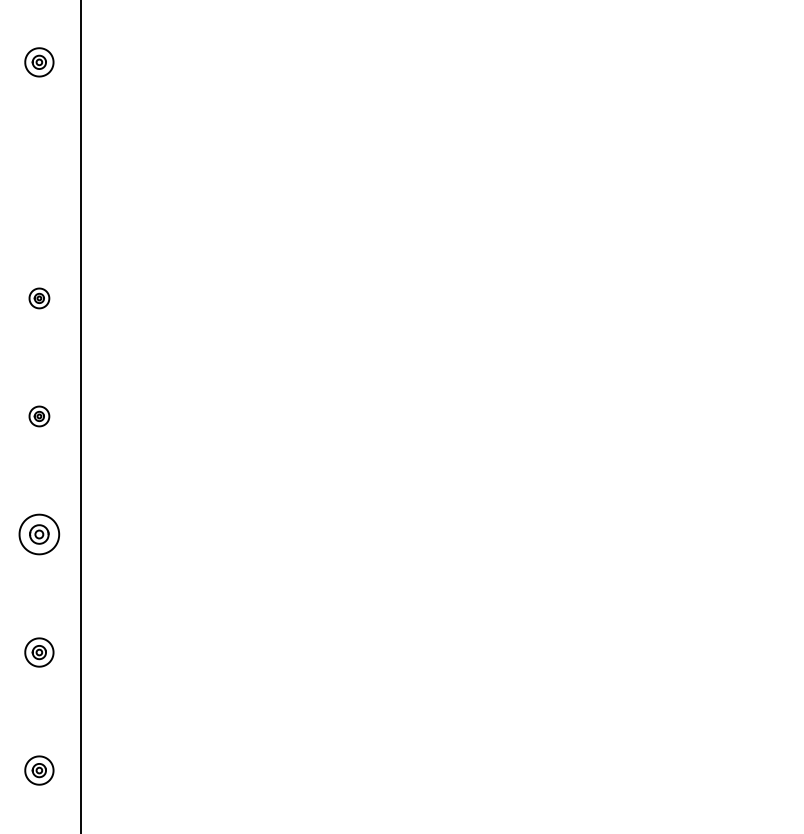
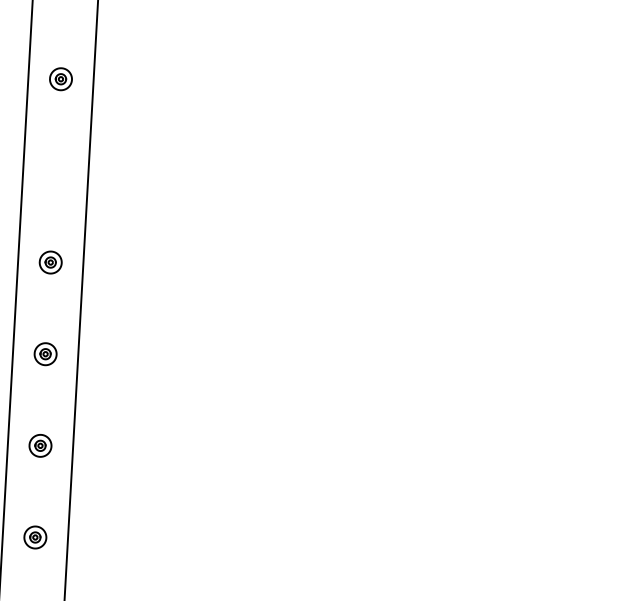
part: (39, 298) -> (50, 262), size x1.43
part: (39, 416) -> (45, 354), size x1.43
part: (39, 534) -> (40, 445), size x0.71

